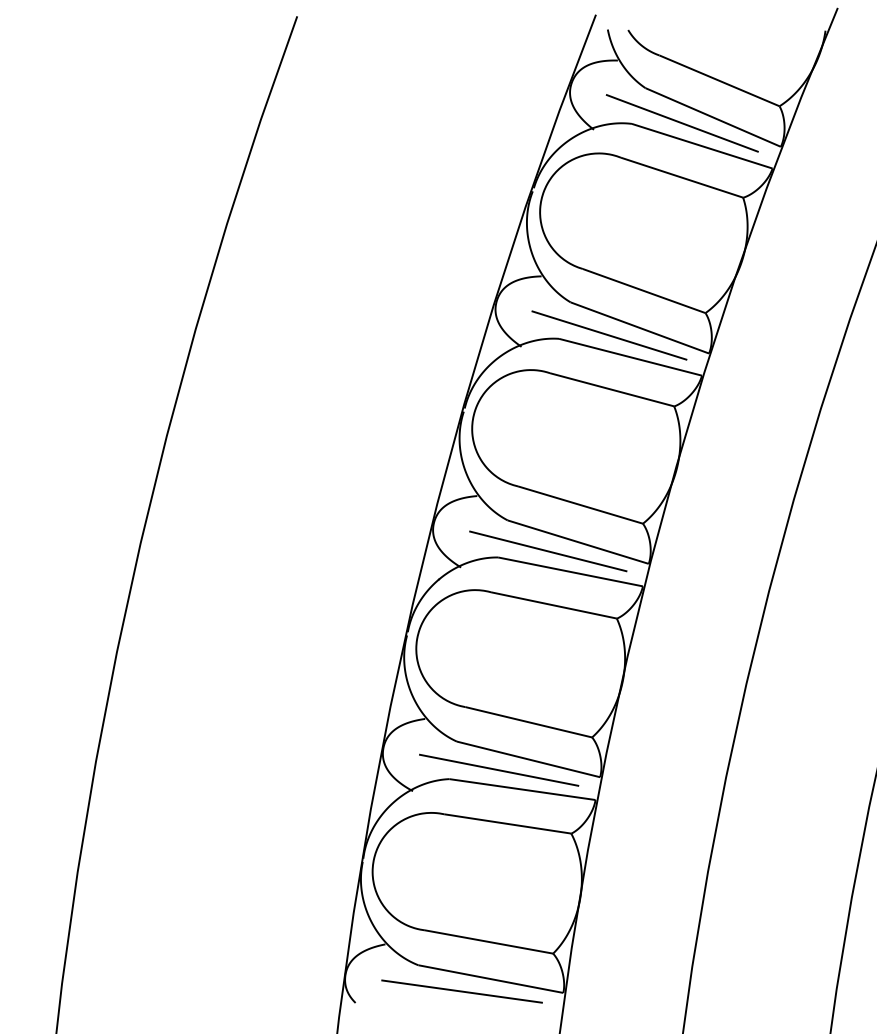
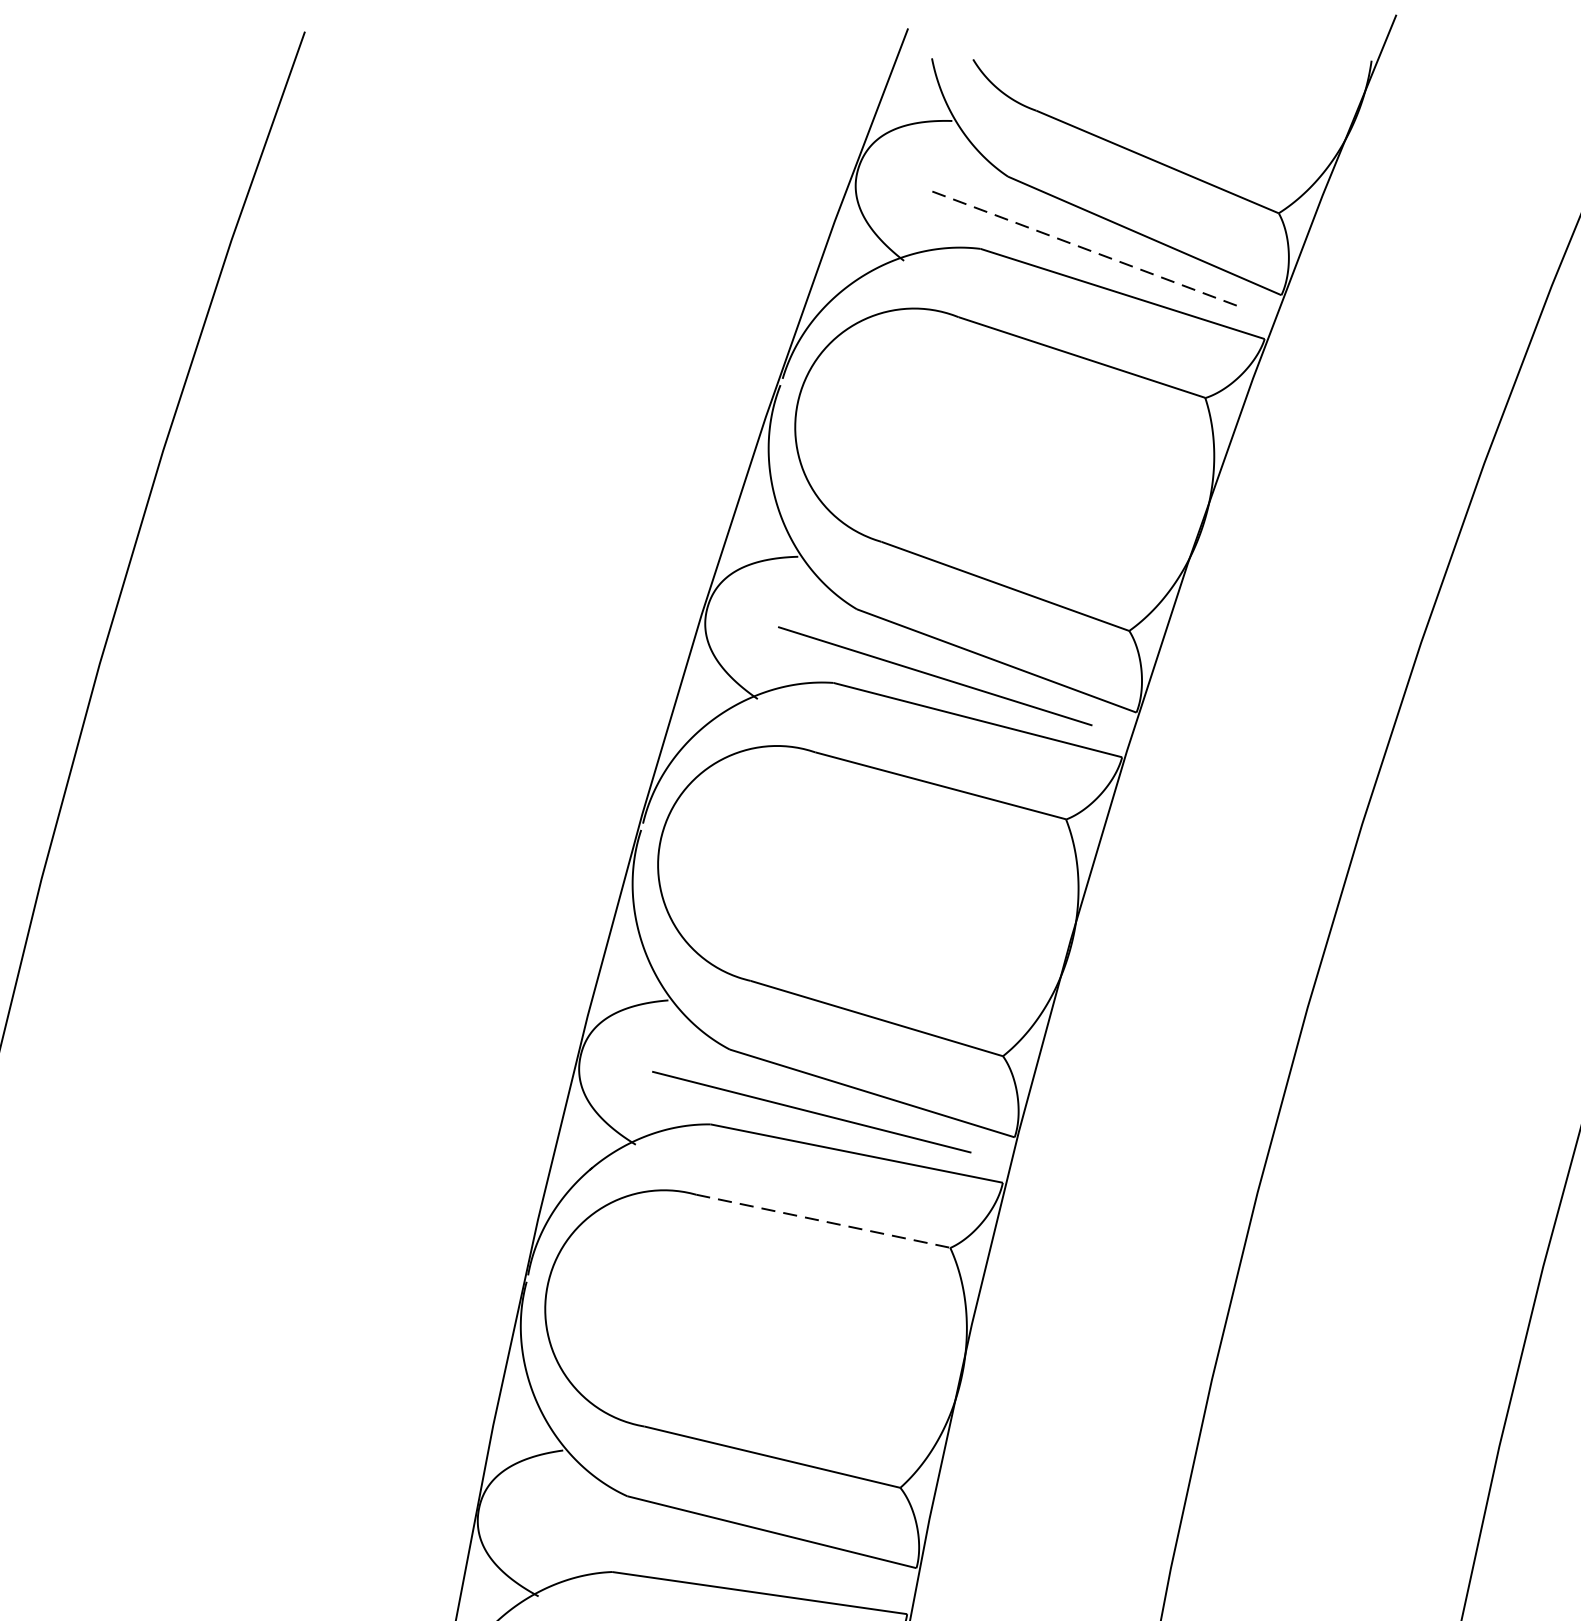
line: (682, 123) -> (1082, 248), solid -> dashed
line: (554, 605) -> (824, 1221), solid -> dashed
line: (499, 769) -> (713, 1552), removed

